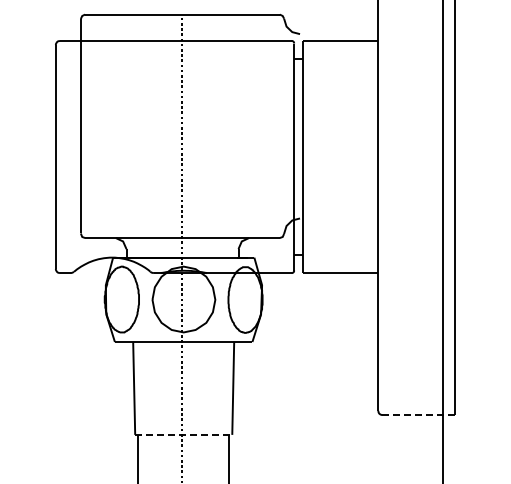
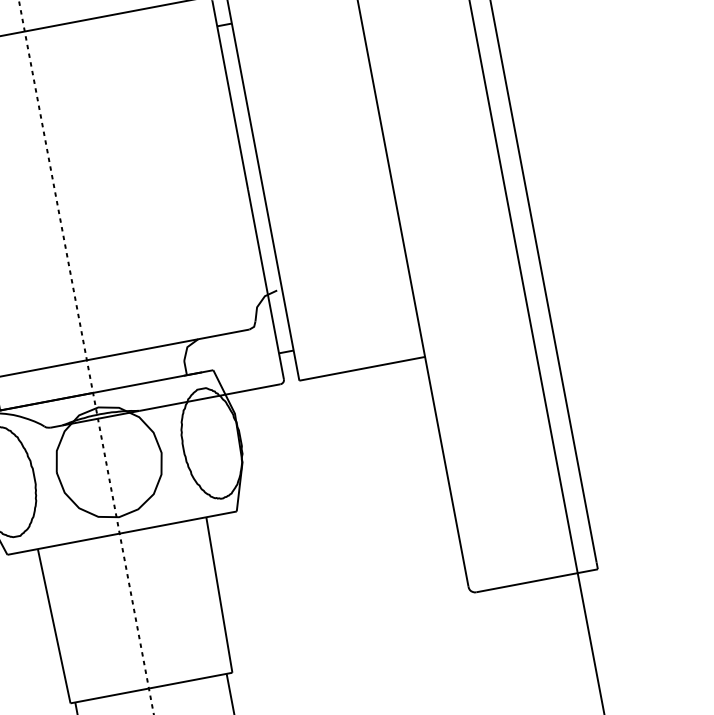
line: (418, 414) -> (536, 580), dashed -> solid
line: (183, 434) -> (150, 687), dashed -> solid

